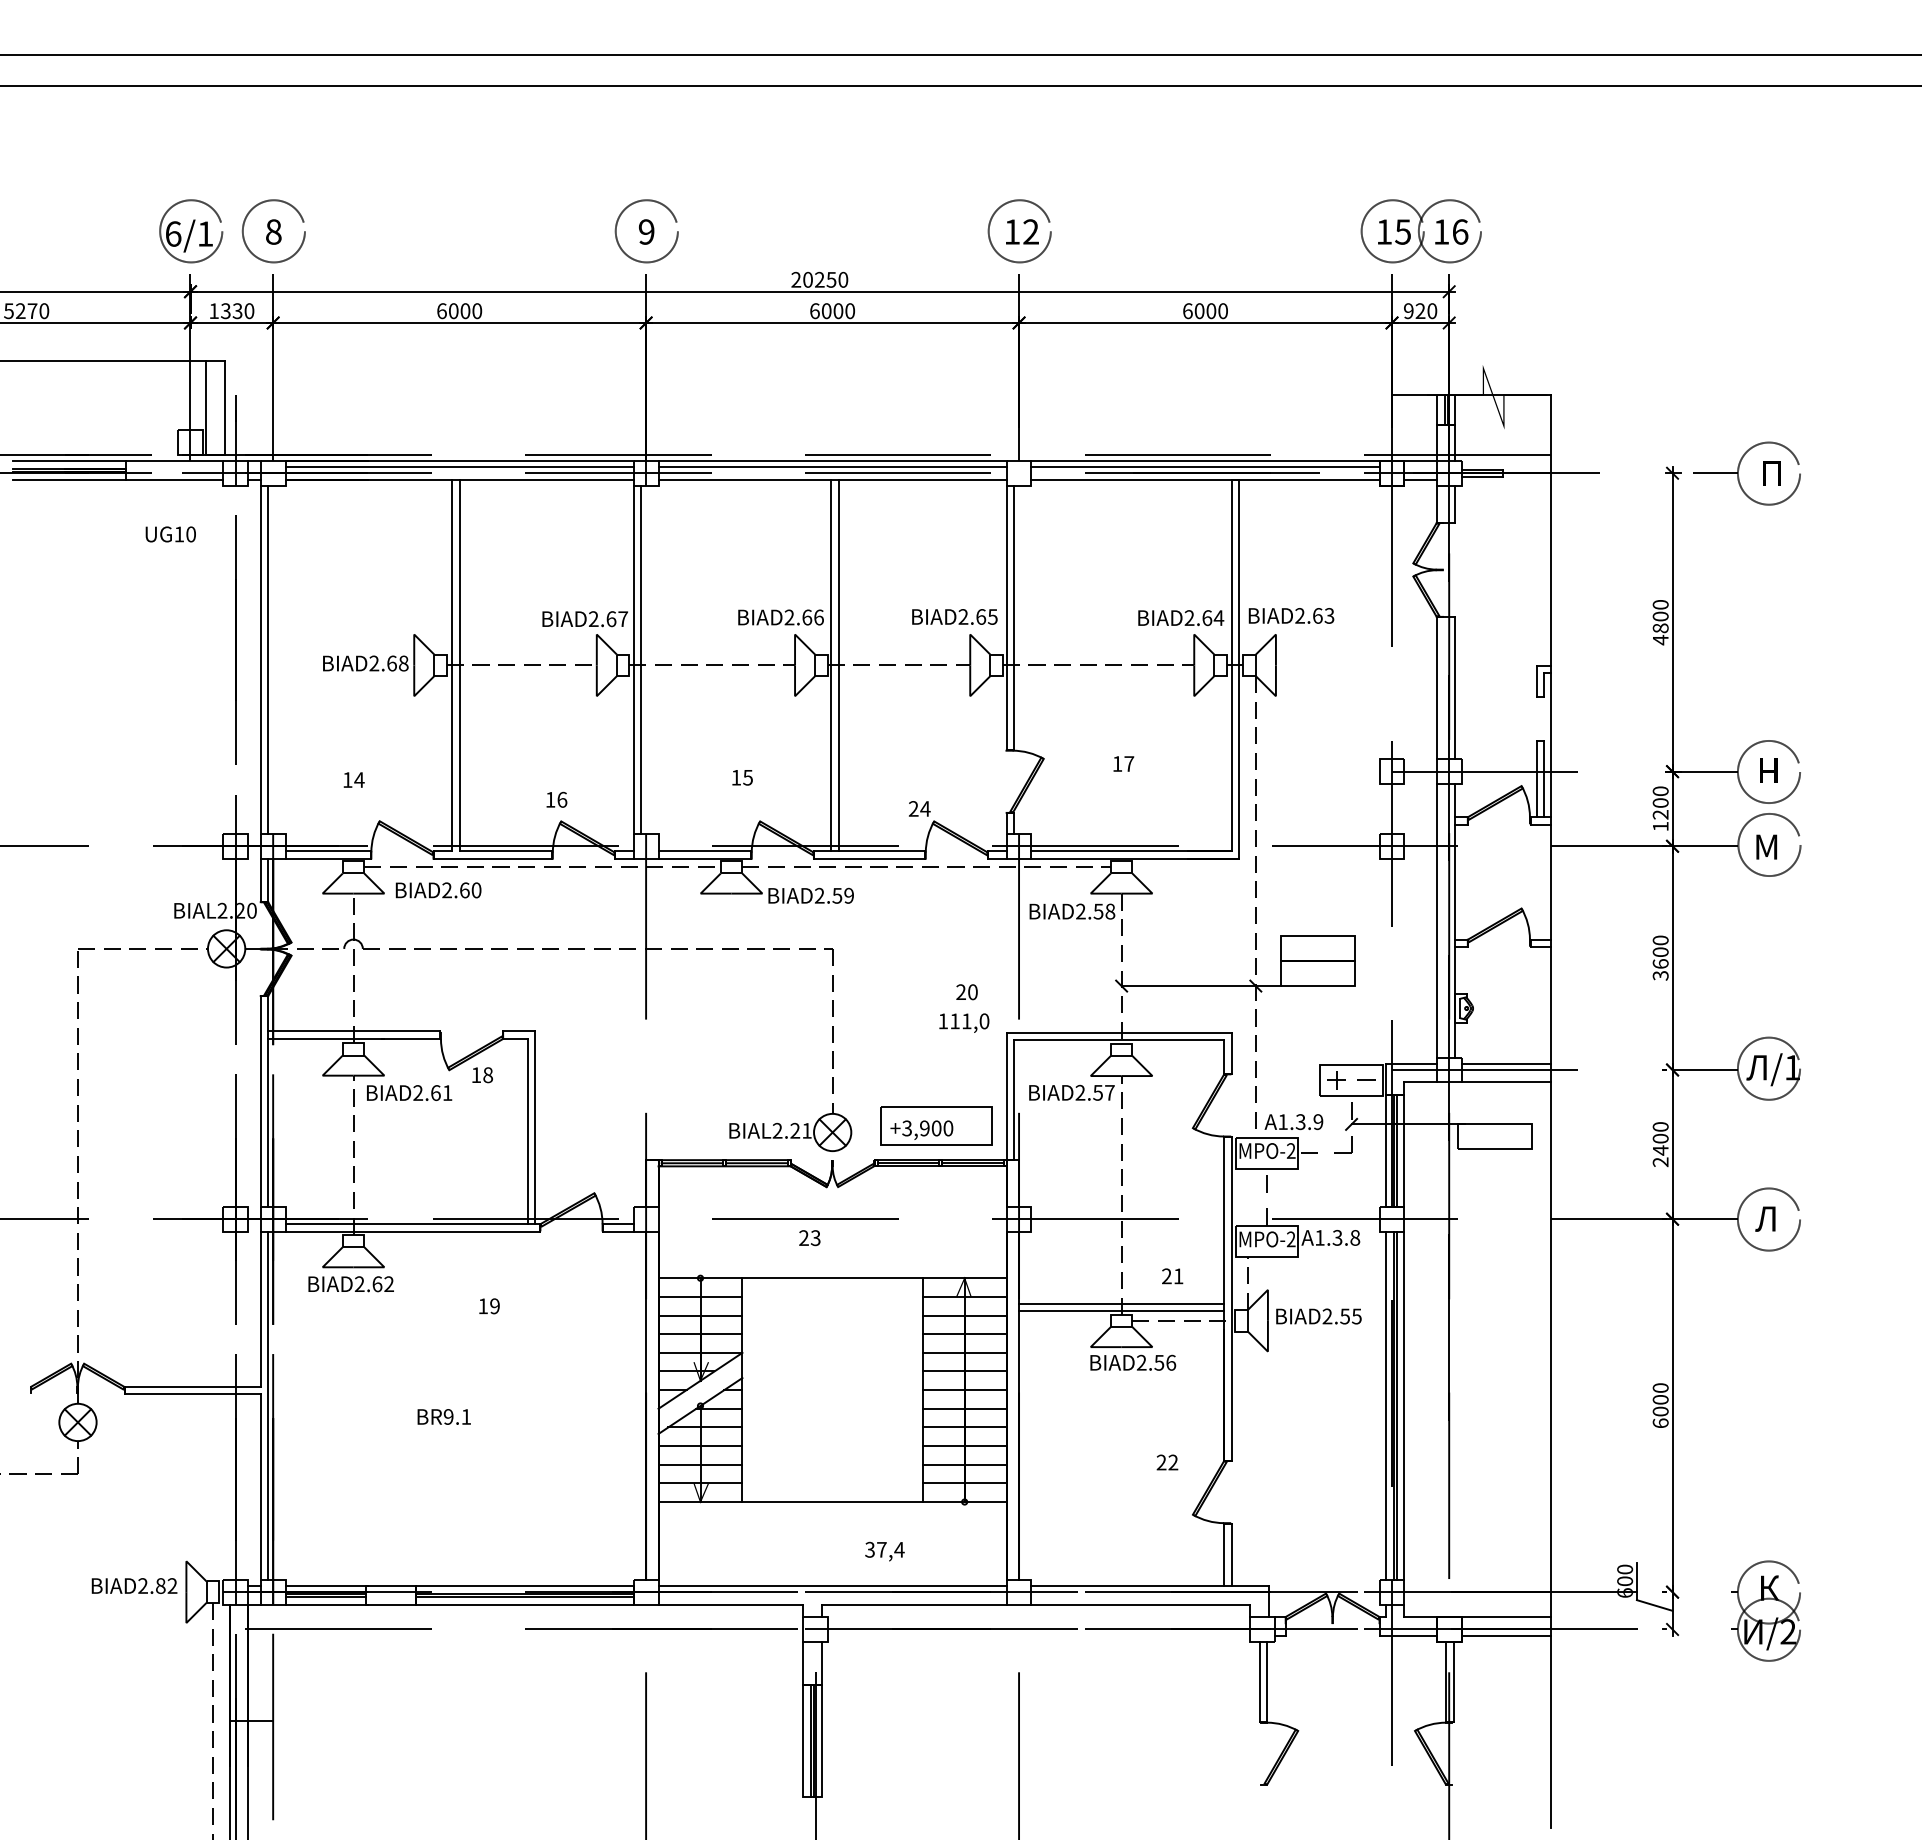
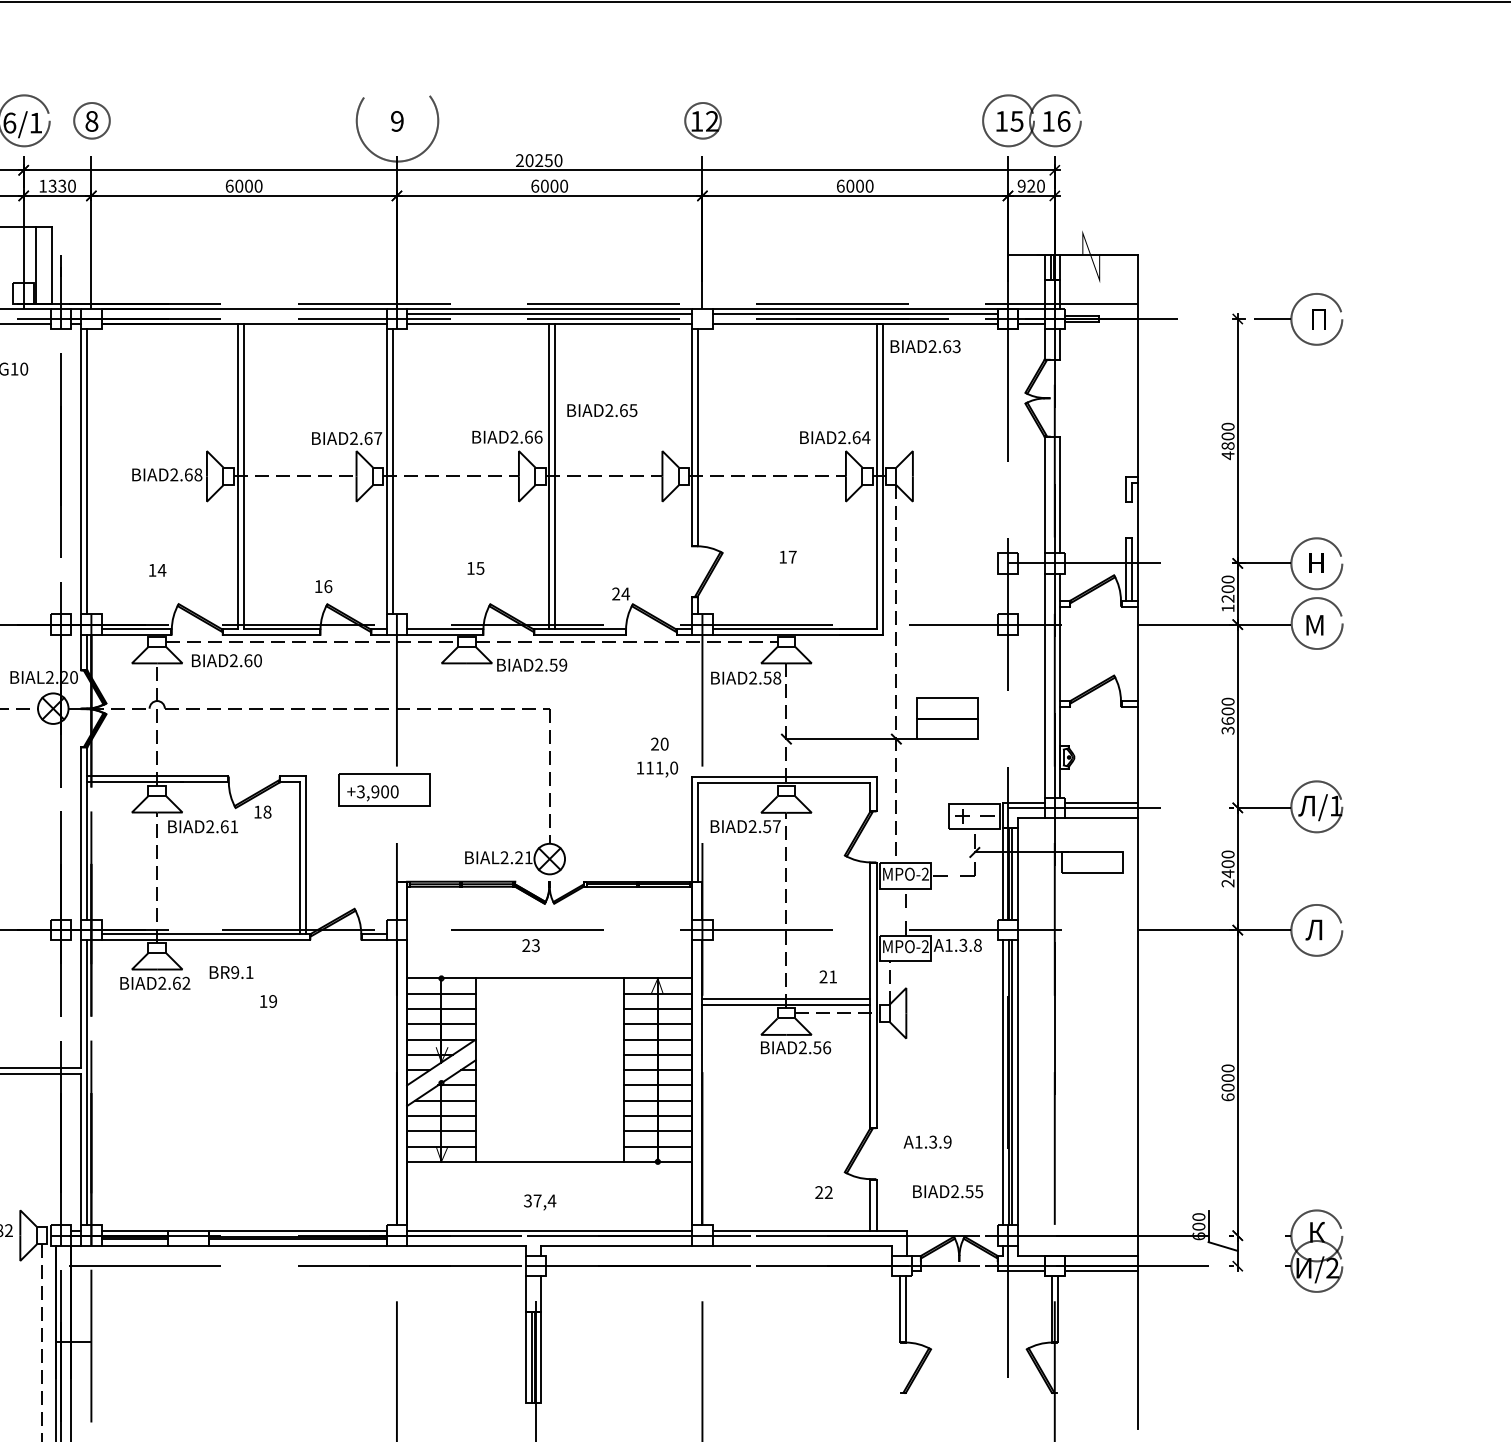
circle: (273, 231) -> (91, 120), size x0.7
circle: (646, 231) -> (397, 120), size x1.6
circle: (1019, 231) -> (702, 120), size x0.7
line: (459, 467) -> (244, 314), removed
text: (1291, 615) -> (925, 346), moved
text: (954, 616) -> (602, 410), moved
text: (1293, 1122) -> (927, 1142), moved
part: (936, 1125) -> (384, 789), moved
text: (1318, 1316) -> (947, 1191), moved
text: (443, 1416) -> (230, 972), moved
text: (1167, 1462) -> (824, 1192), moved
text: (884, 1551) -> (539, 1202), moved

